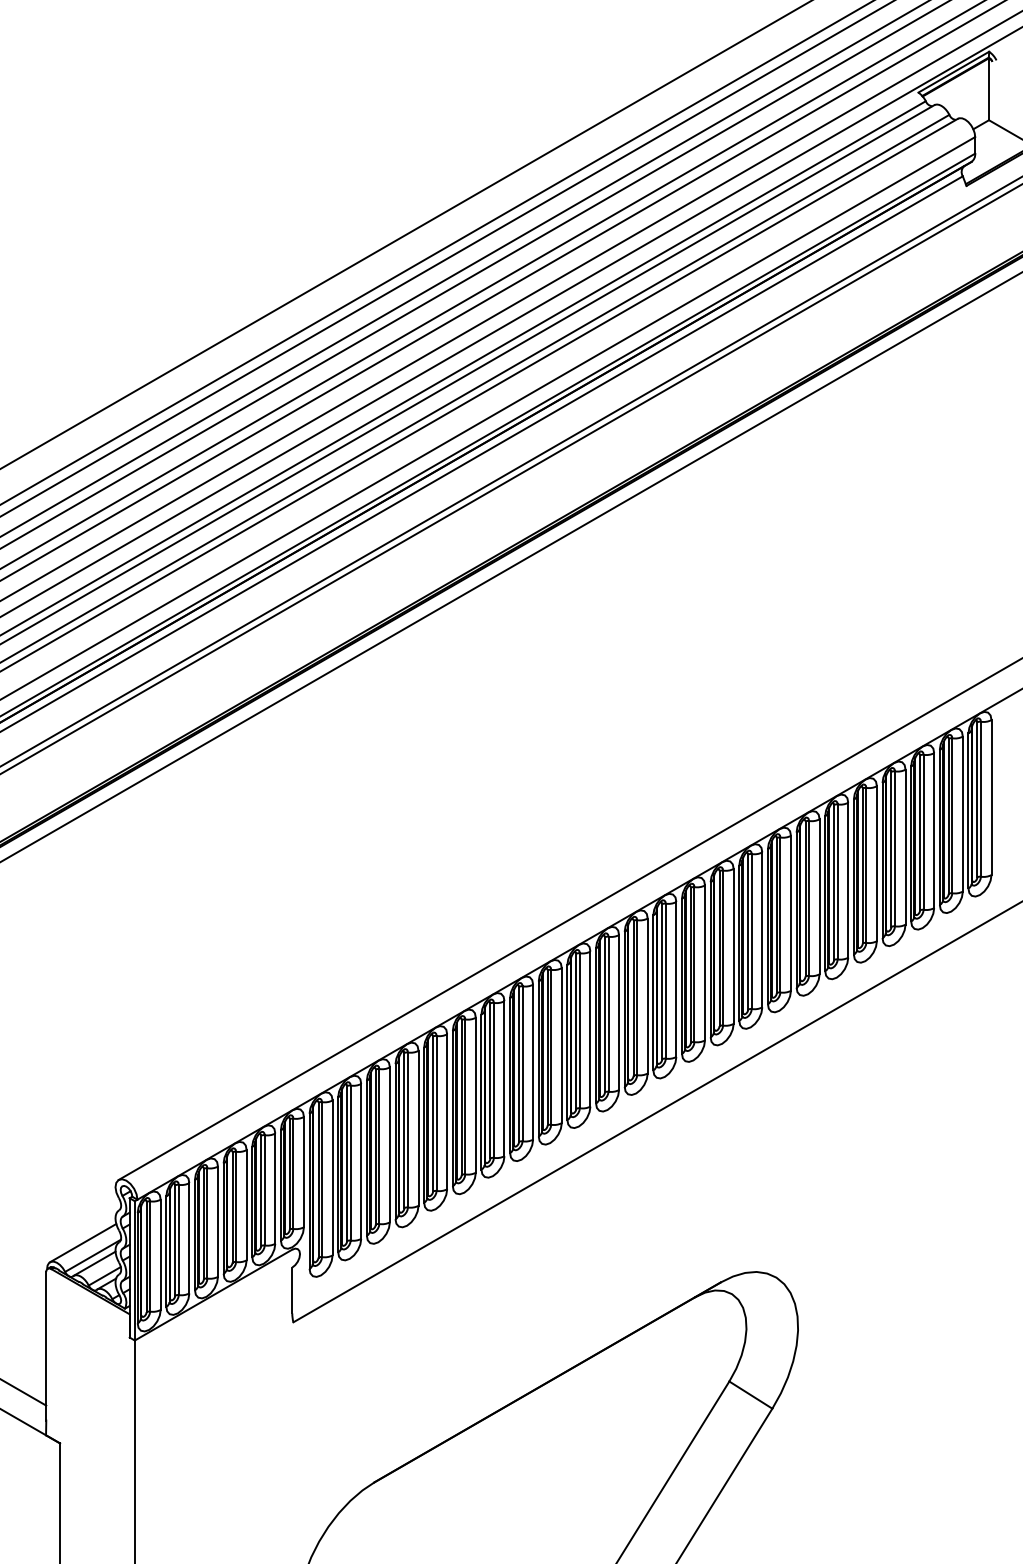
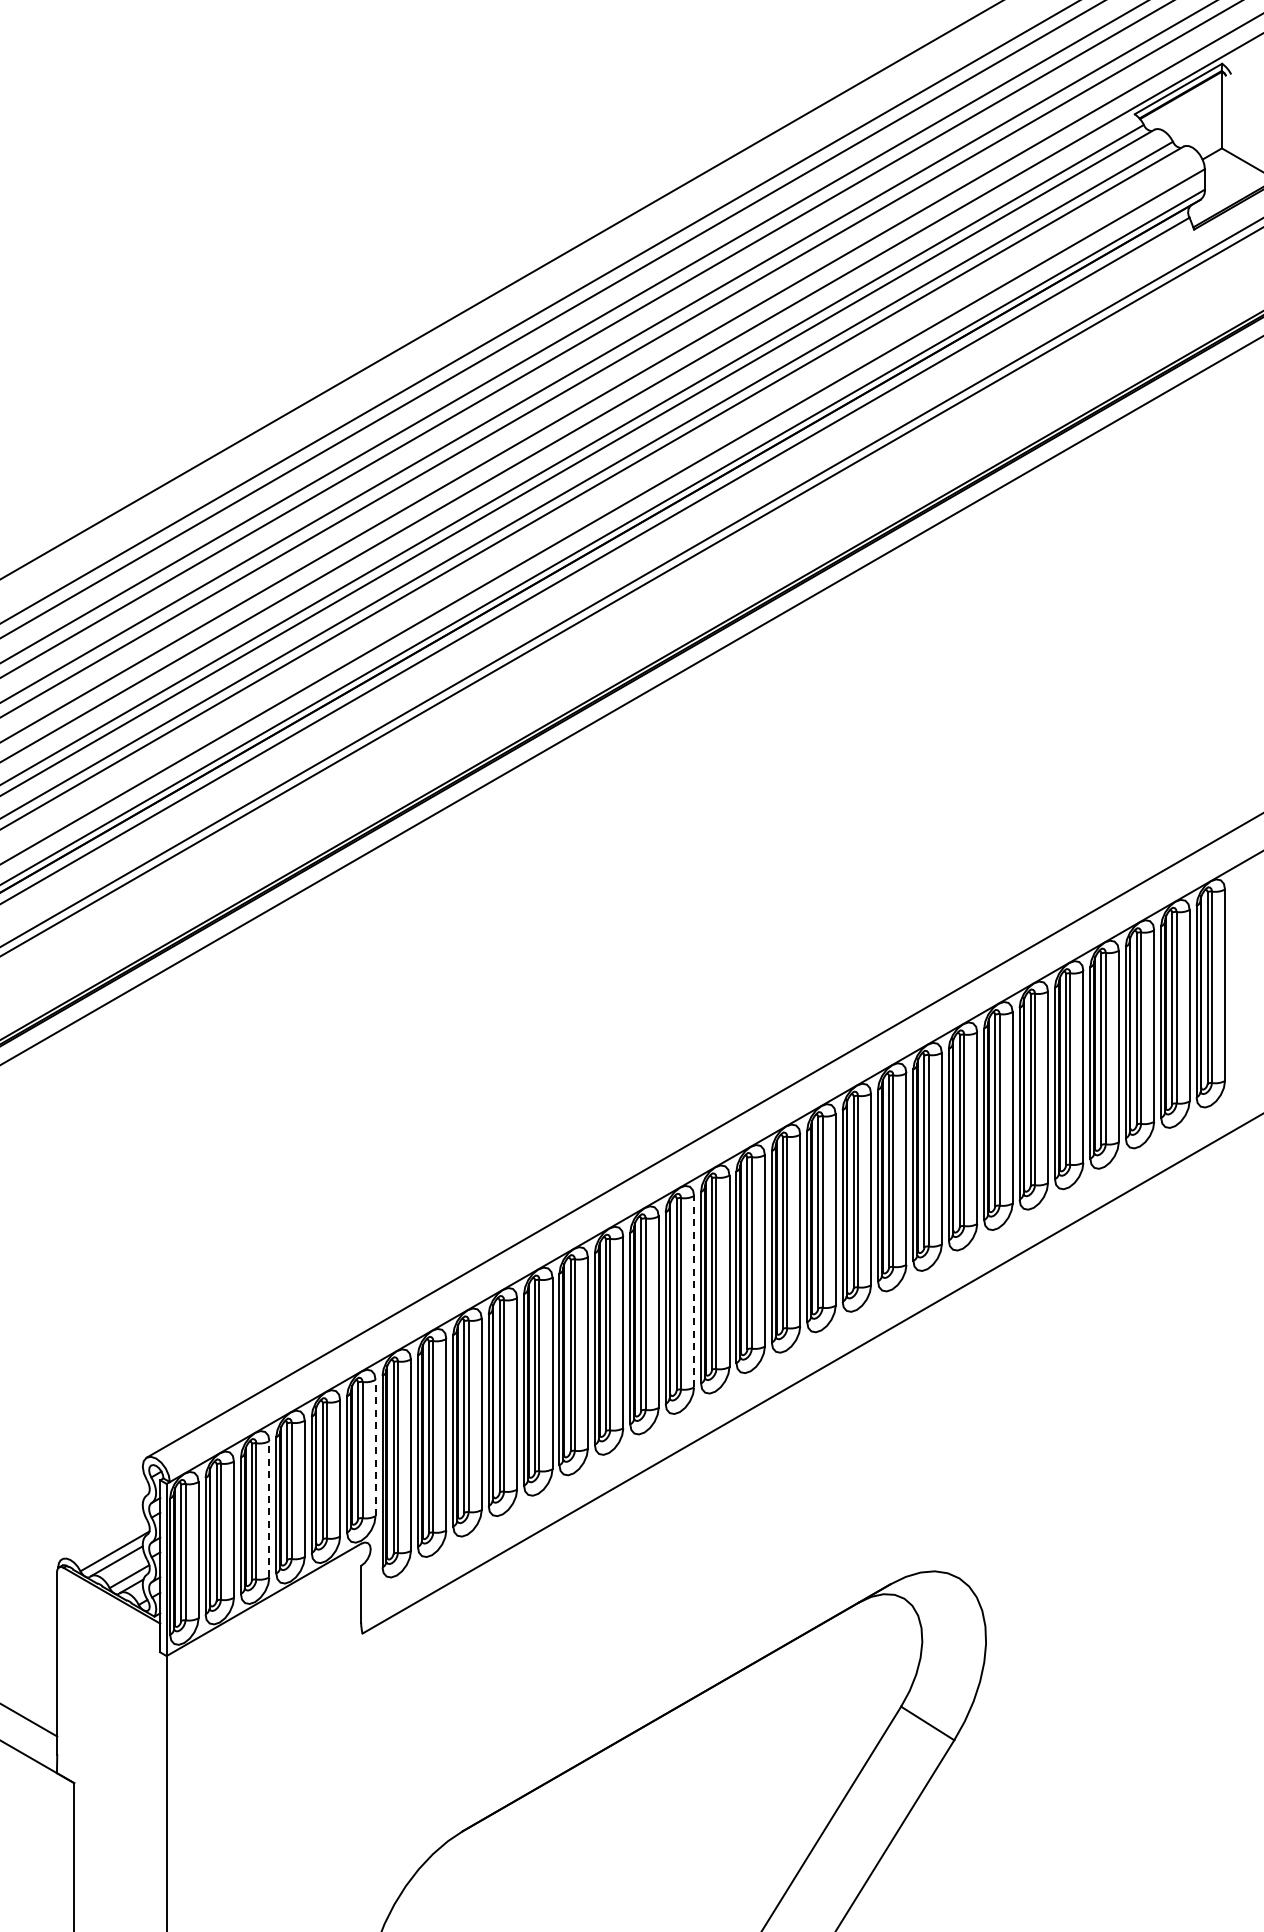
line: (562, 1045) -> (694, 1291), solid -> dashed
line: (303, 1171) -> (375, 1447), solid -> dashed
line: (218, 1221) -> (269, 1508), solid -> dashed
line: (82, 1242) -> (102, 1535), removed

